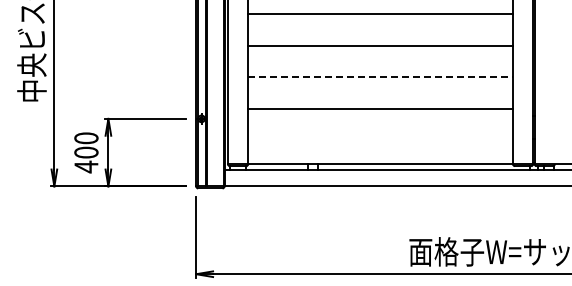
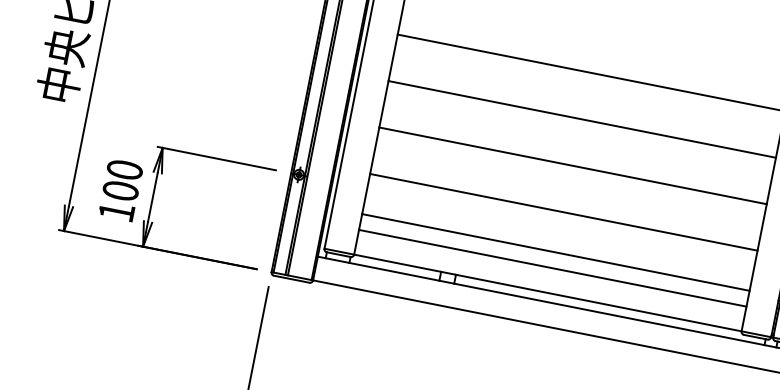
line: (381, 77) -> (574, 166), dashed -> solid
line: (380, 136) -> (555, 252), added
line: (380, 147) -> (552, 268), added
text: (86, 166) -> (116, 211), 400 -> 100

